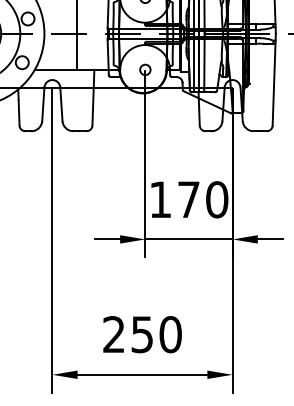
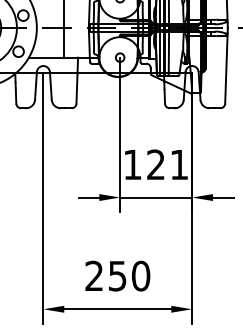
text: (203, 199) -> (168, 164), 170 -> 121

